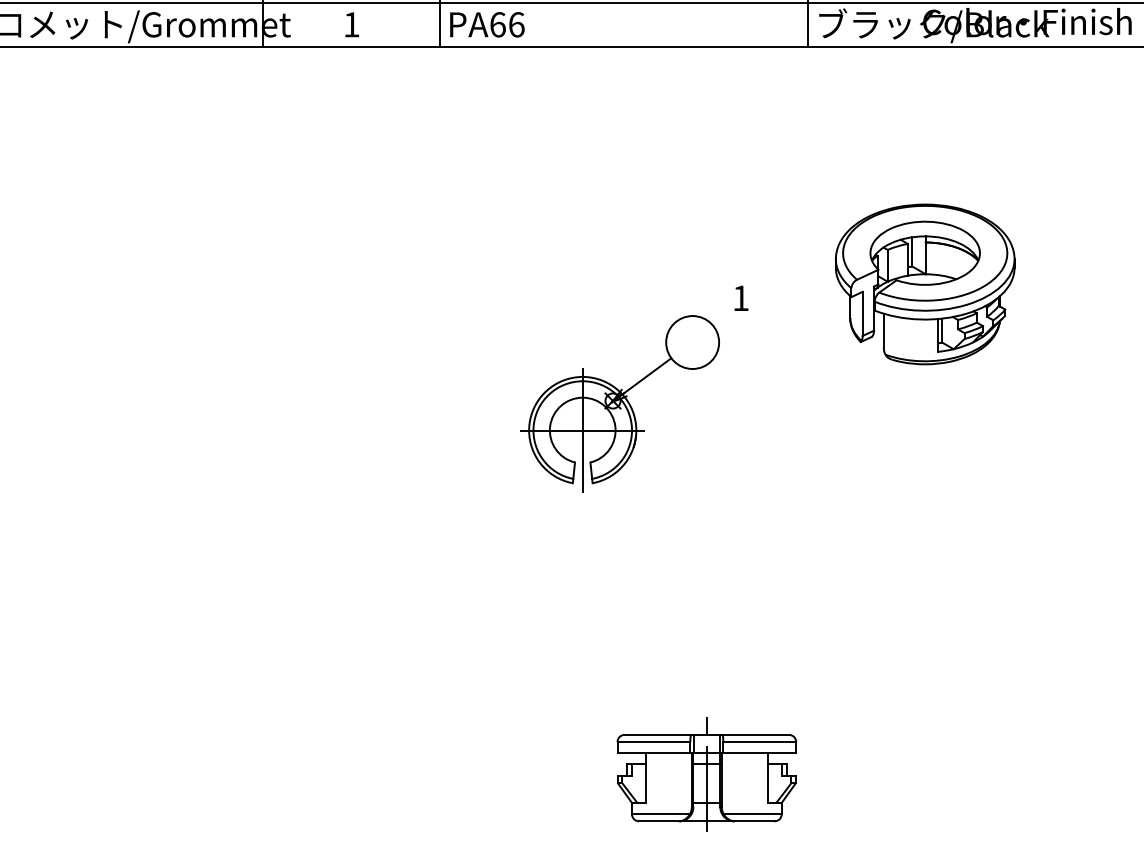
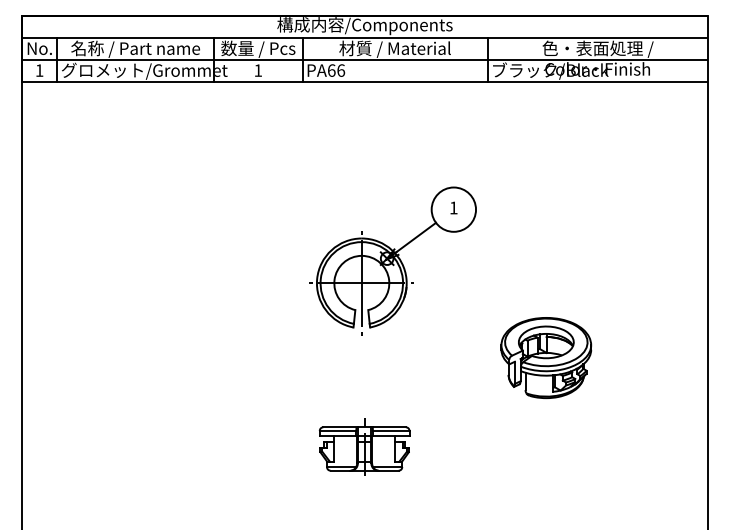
part: (925, 285) -> (546, 358), moved
part: (618, 402) -> (392, 260), size x1.67
part: (706, 773) -> (364, 446), moved

